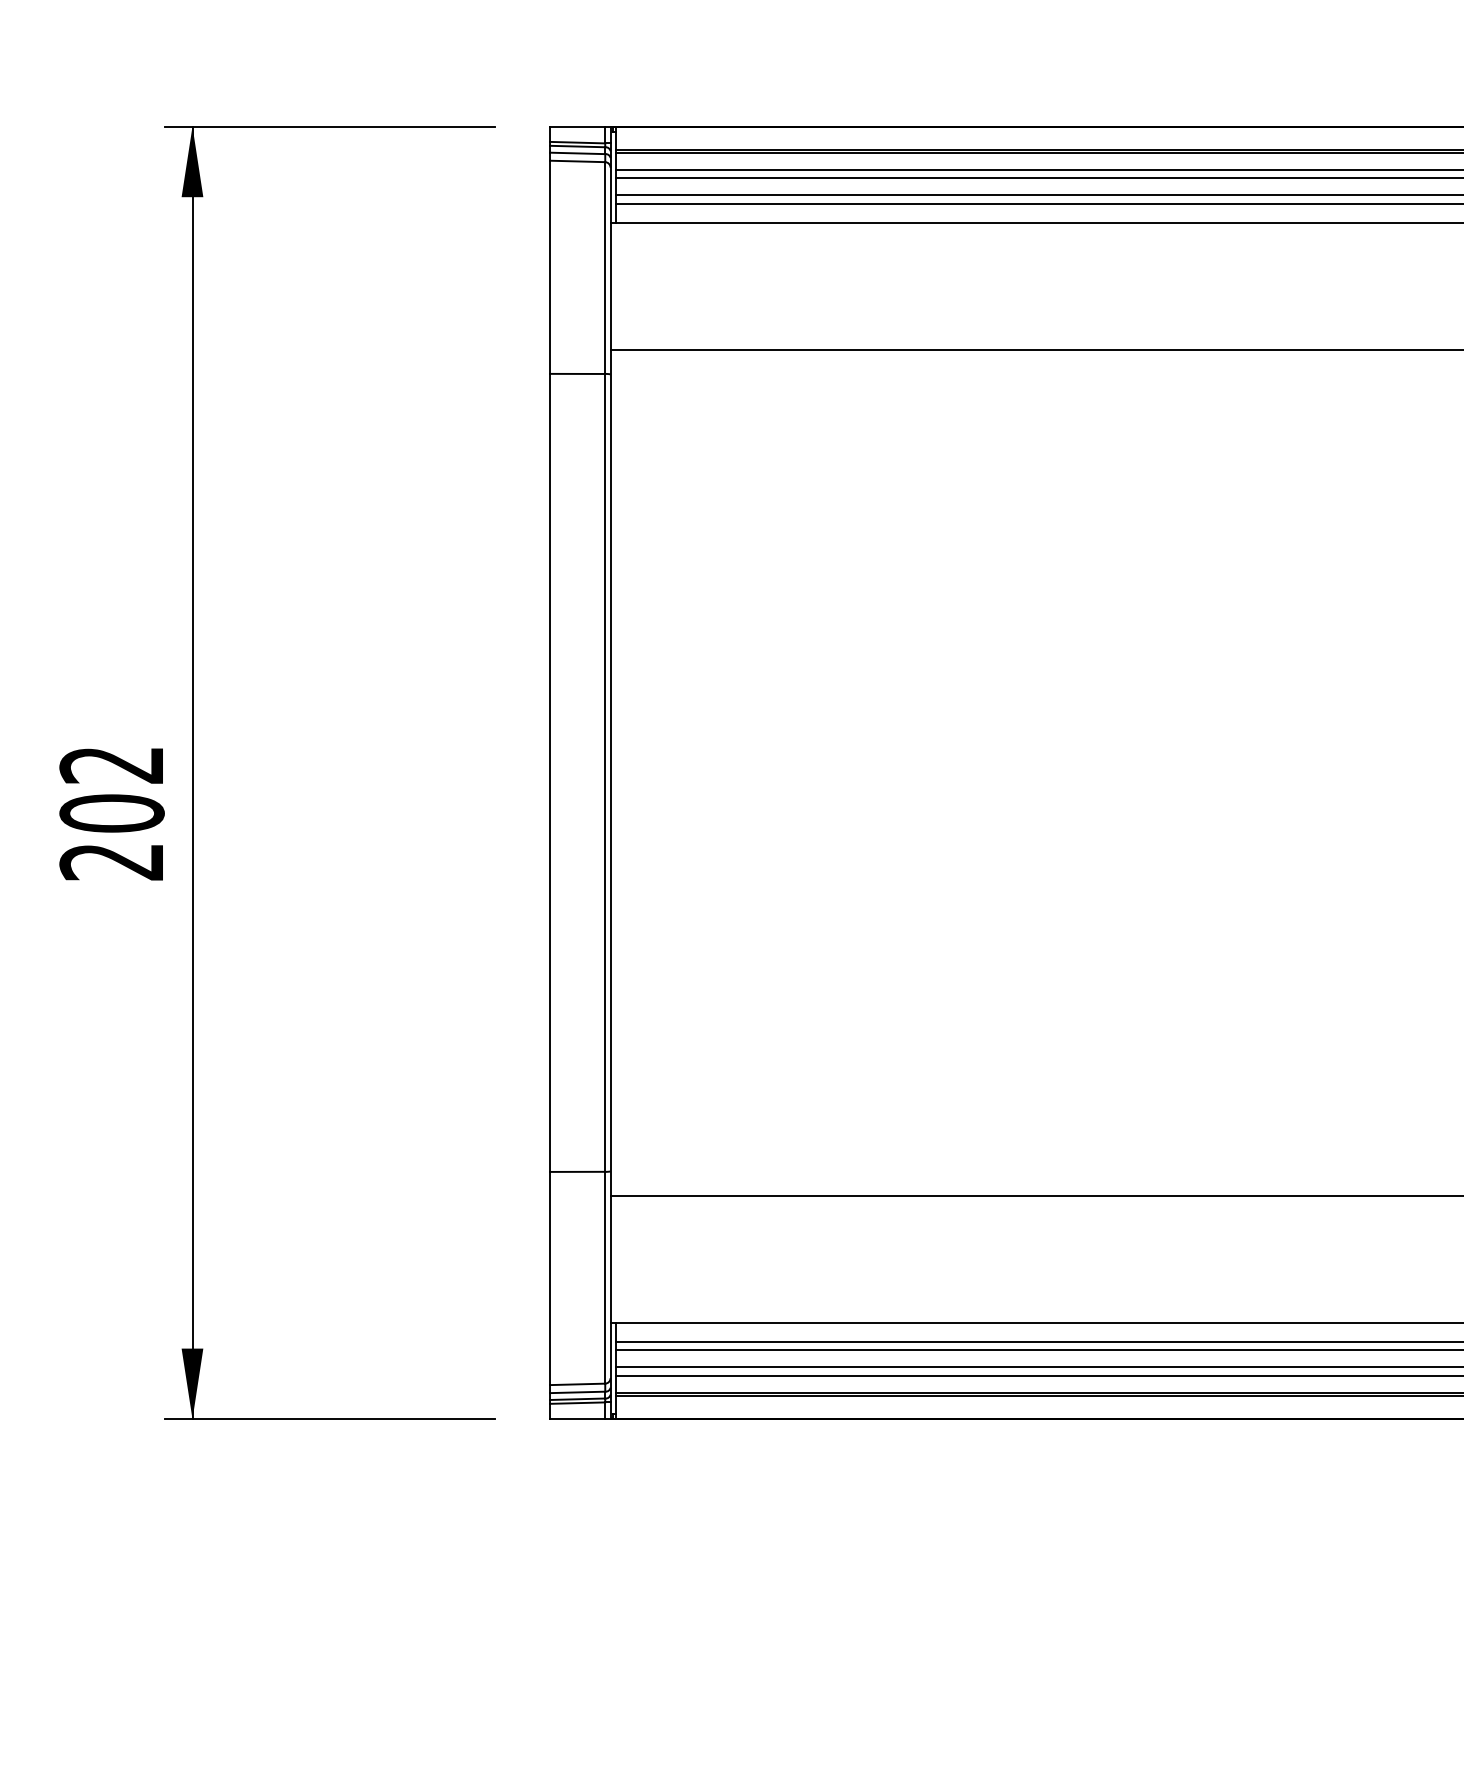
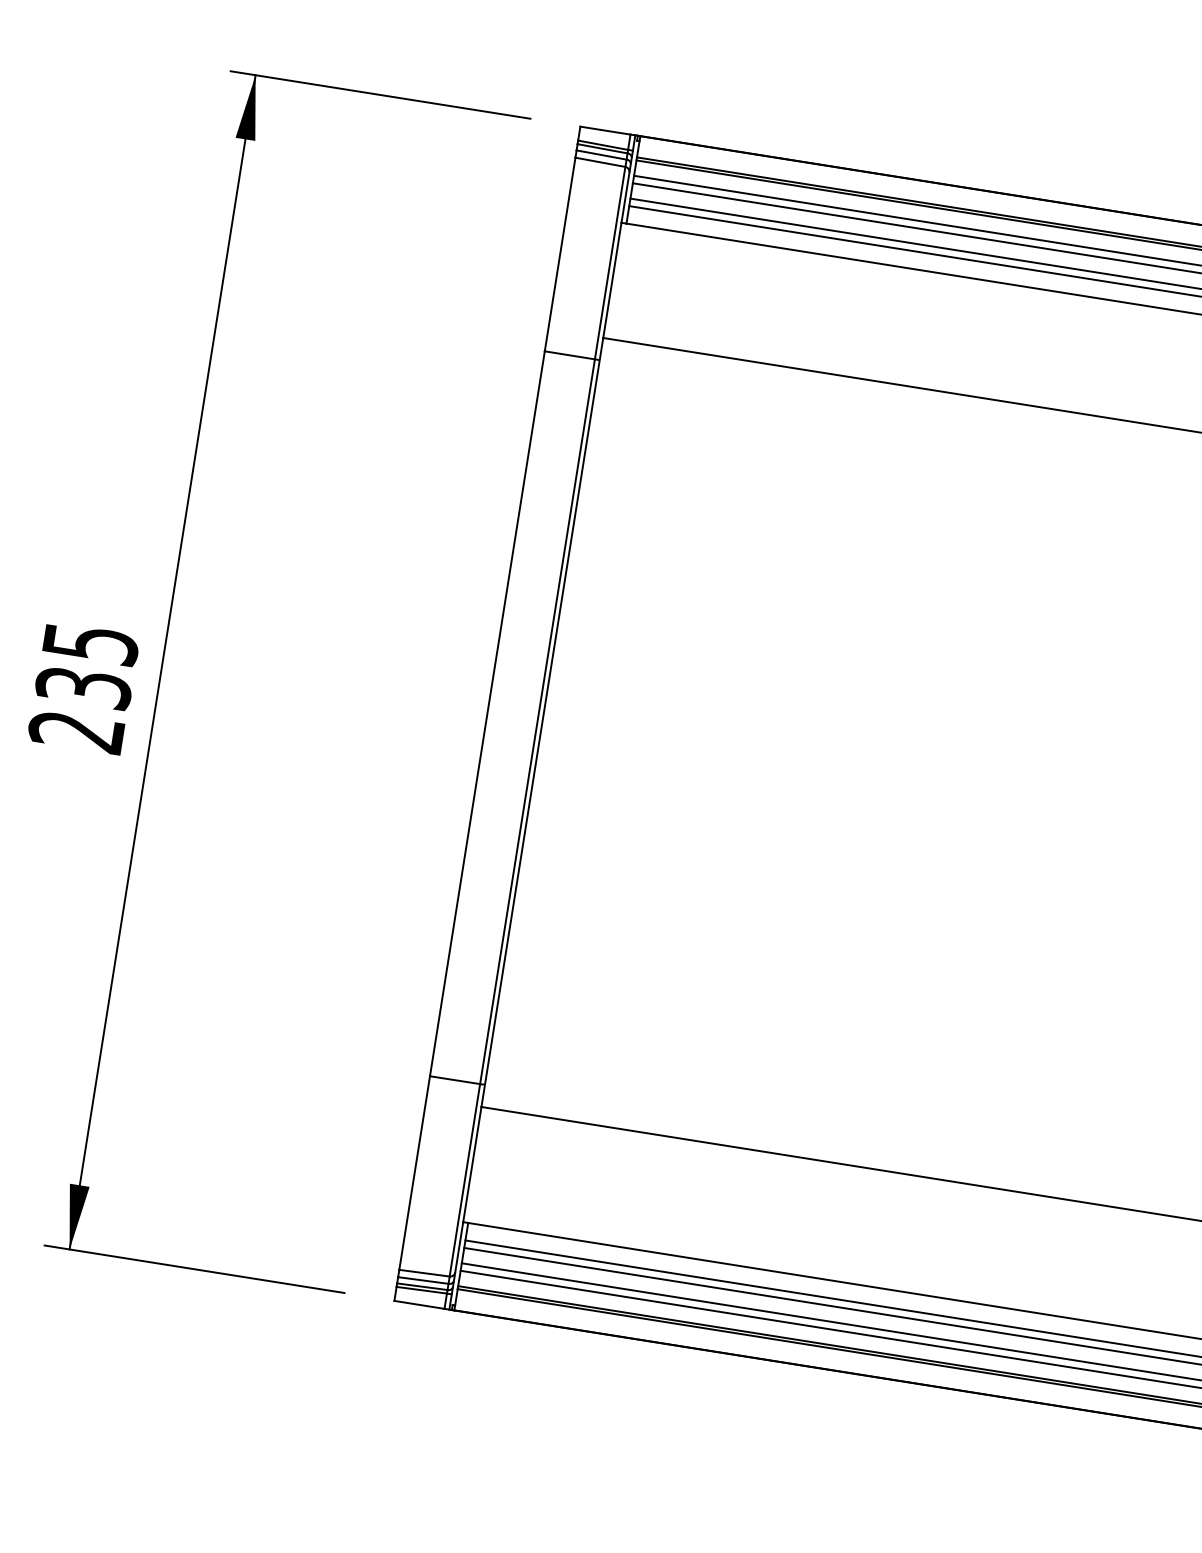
text: (111, 789) -> (86, 665), 202 -> 235

